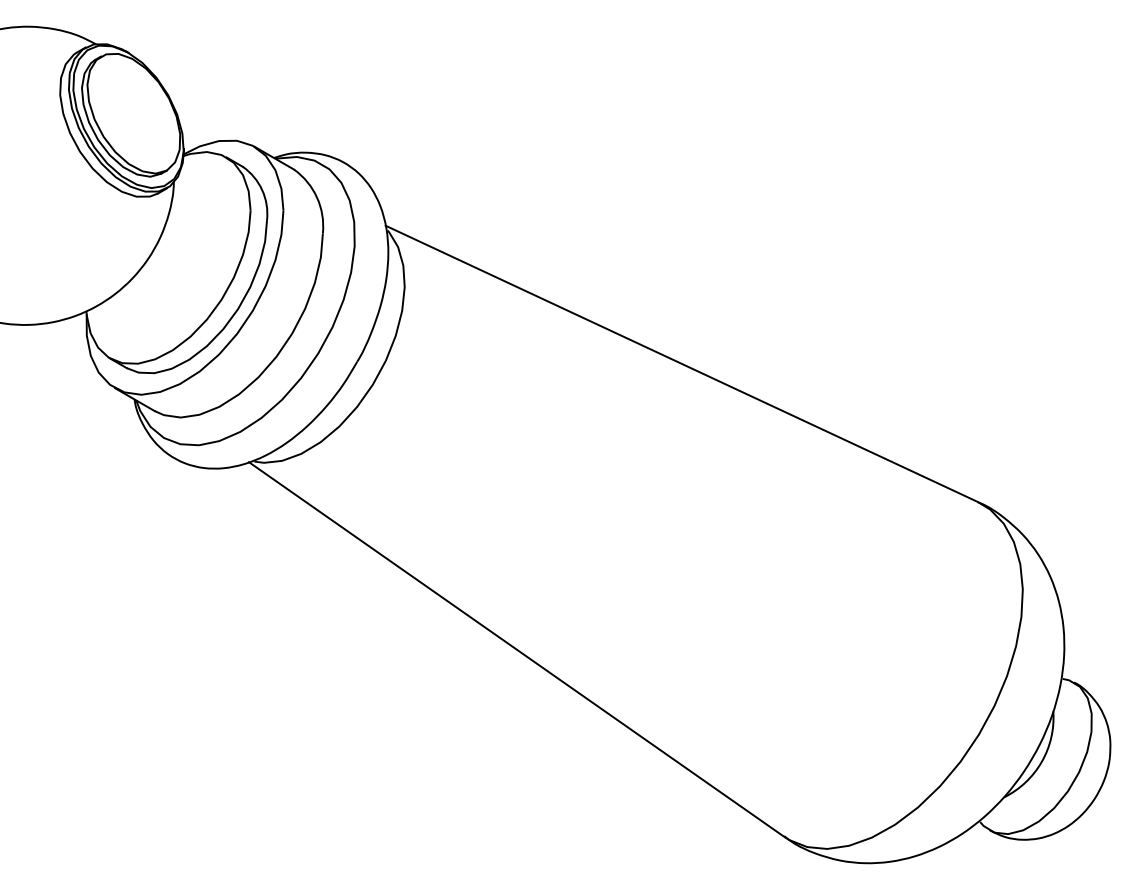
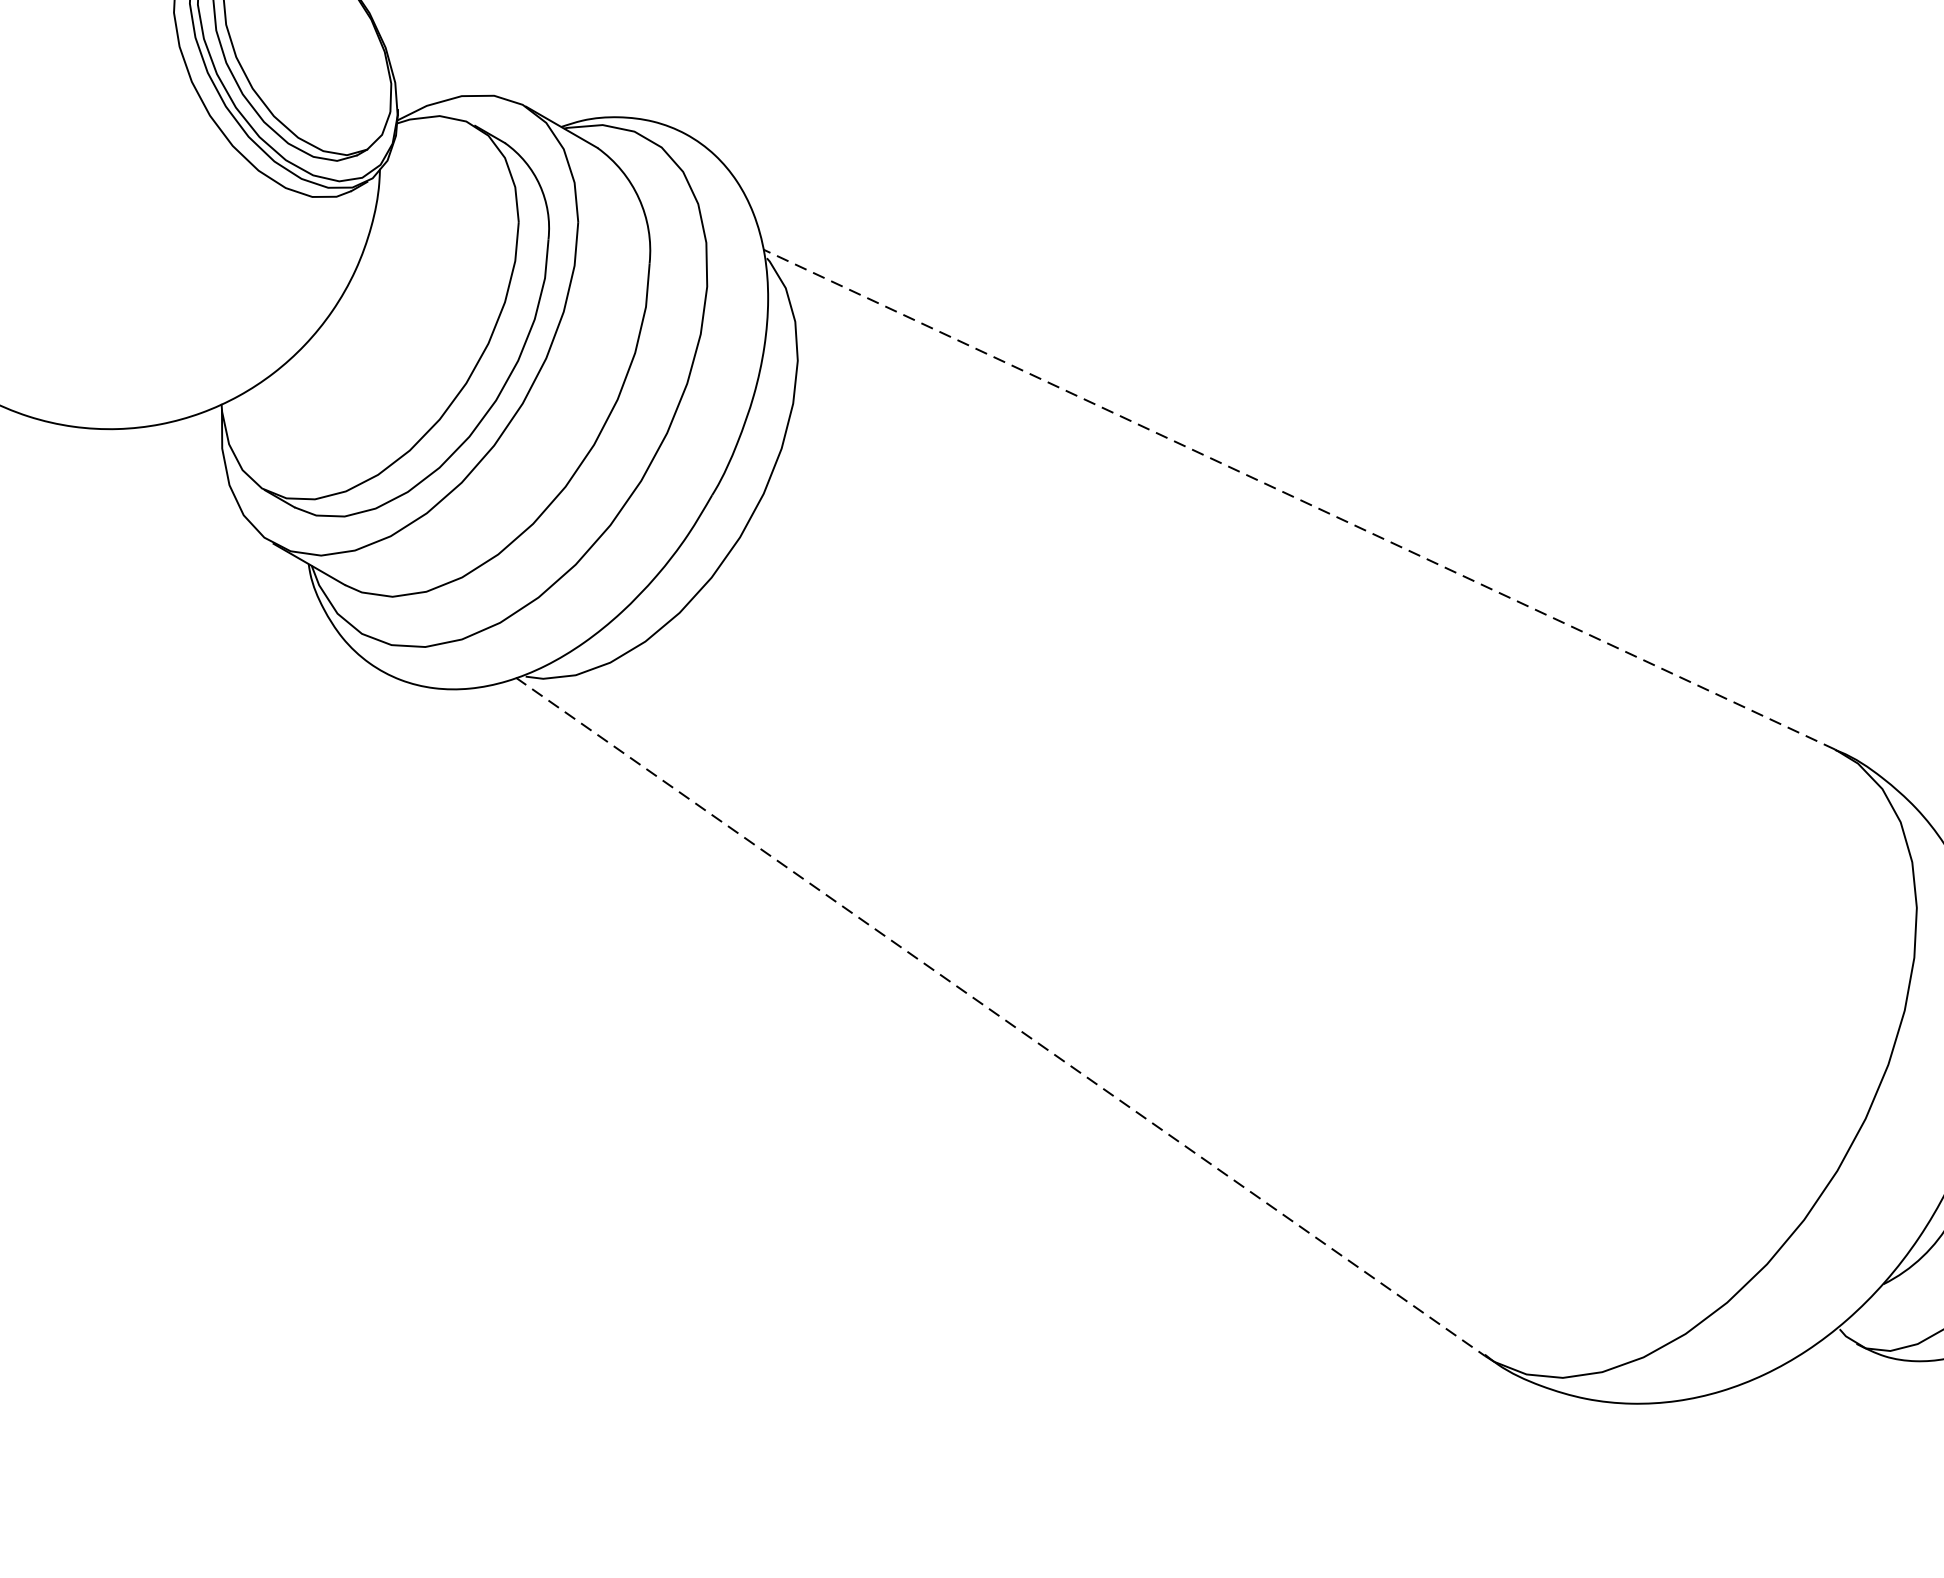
line: (681, 363) -> (1298, 498), solid -> dashed
line: (516, 649) -> (1000, 1016), solid -> dashed

